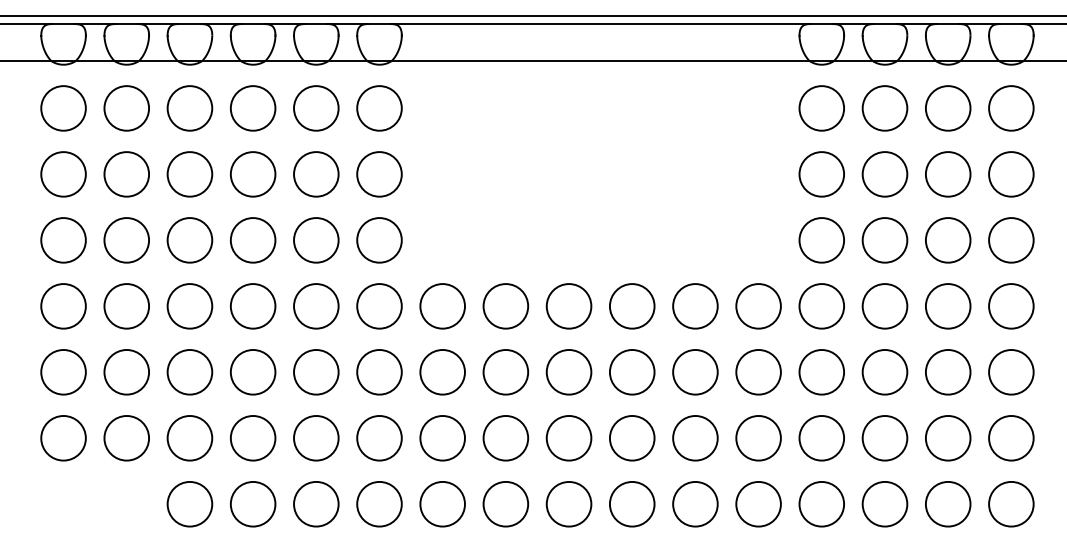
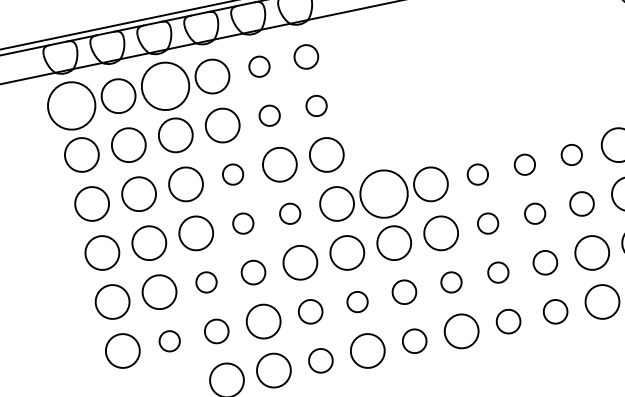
part: (63, 108) -> (71, 106), size x1.4
part: (189, 108) -> (165, 86), size x1.4
part: (316, 108) -> (259, 66), size x0.6
part: (379, 108) -> (306, 57), size x0.7
part: (316, 174) -> (269, 115), size x0.6
part: (379, 174) -> (316, 106), size x0.6
part: (253, 240) -> (233, 174), size x0.6
part: (253, 306) -> (243, 223), size x0.6
part: (316, 306) -> (290, 213), size x0.6
part: (442, 306) -> (383, 194), size x1.4
part: (568, 306) -> (477, 174), size x0.6
part: (632, 306) -> (525, 164), size x0.6
part: (695, 306) -> (571, 155), size x0.6
part: (189, 372) -> (206, 282), size x0.6
part: (253, 372) -> (253, 272), size x0.7
part: (568, 372) -> (487, 223), size x0.6
part: (632, 372) -> (535, 213), size x0.6
part: (695, 372) -> (582, 204), size x0.7
part: (126, 438) -> (169, 341), size x0.6
part: (189, 438) -> (216, 331), size x0.7
part: (316, 438) -> (310, 311), size x0.7
part: (379, 438) -> (357, 302), size x0.6
part: (442, 438) -> (404, 292), size x0.7
part: (505, 438) -> (451, 282), size x0.6
part: (568, 438) -> (497, 272), size x0.6
part: (632, 438) -> (545, 262), size x0.7
part: (316, 504) -> (321, 360), size x0.7
part: (442, 504) -> (414, 341), size x0.7
part: (568, 504) -> (508, 321), size x0.7
part: (632, 504) -> (555, 311), size x0.7

